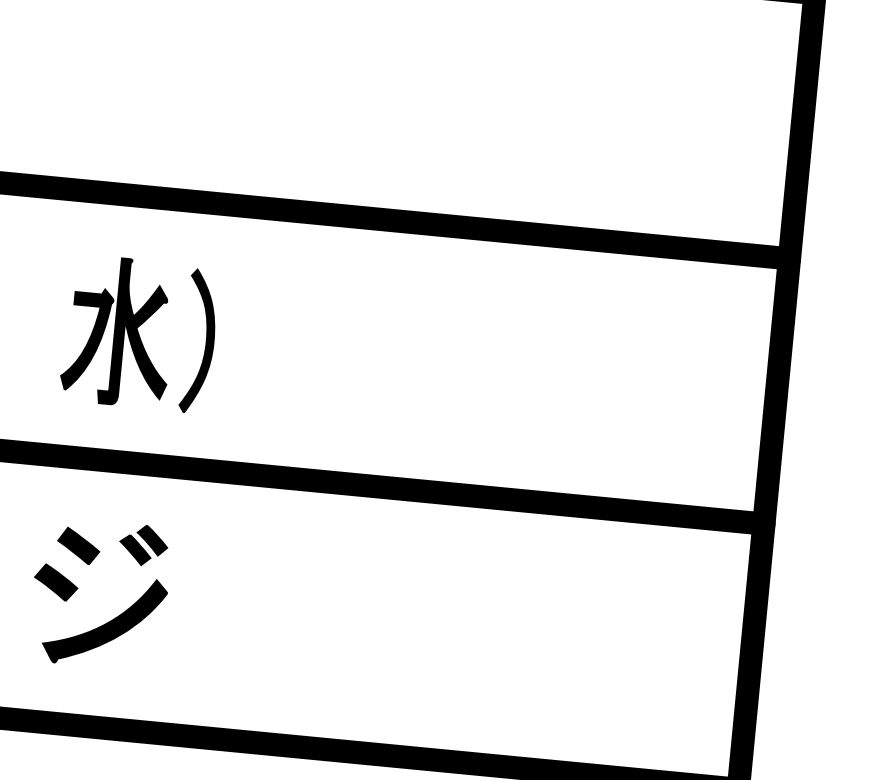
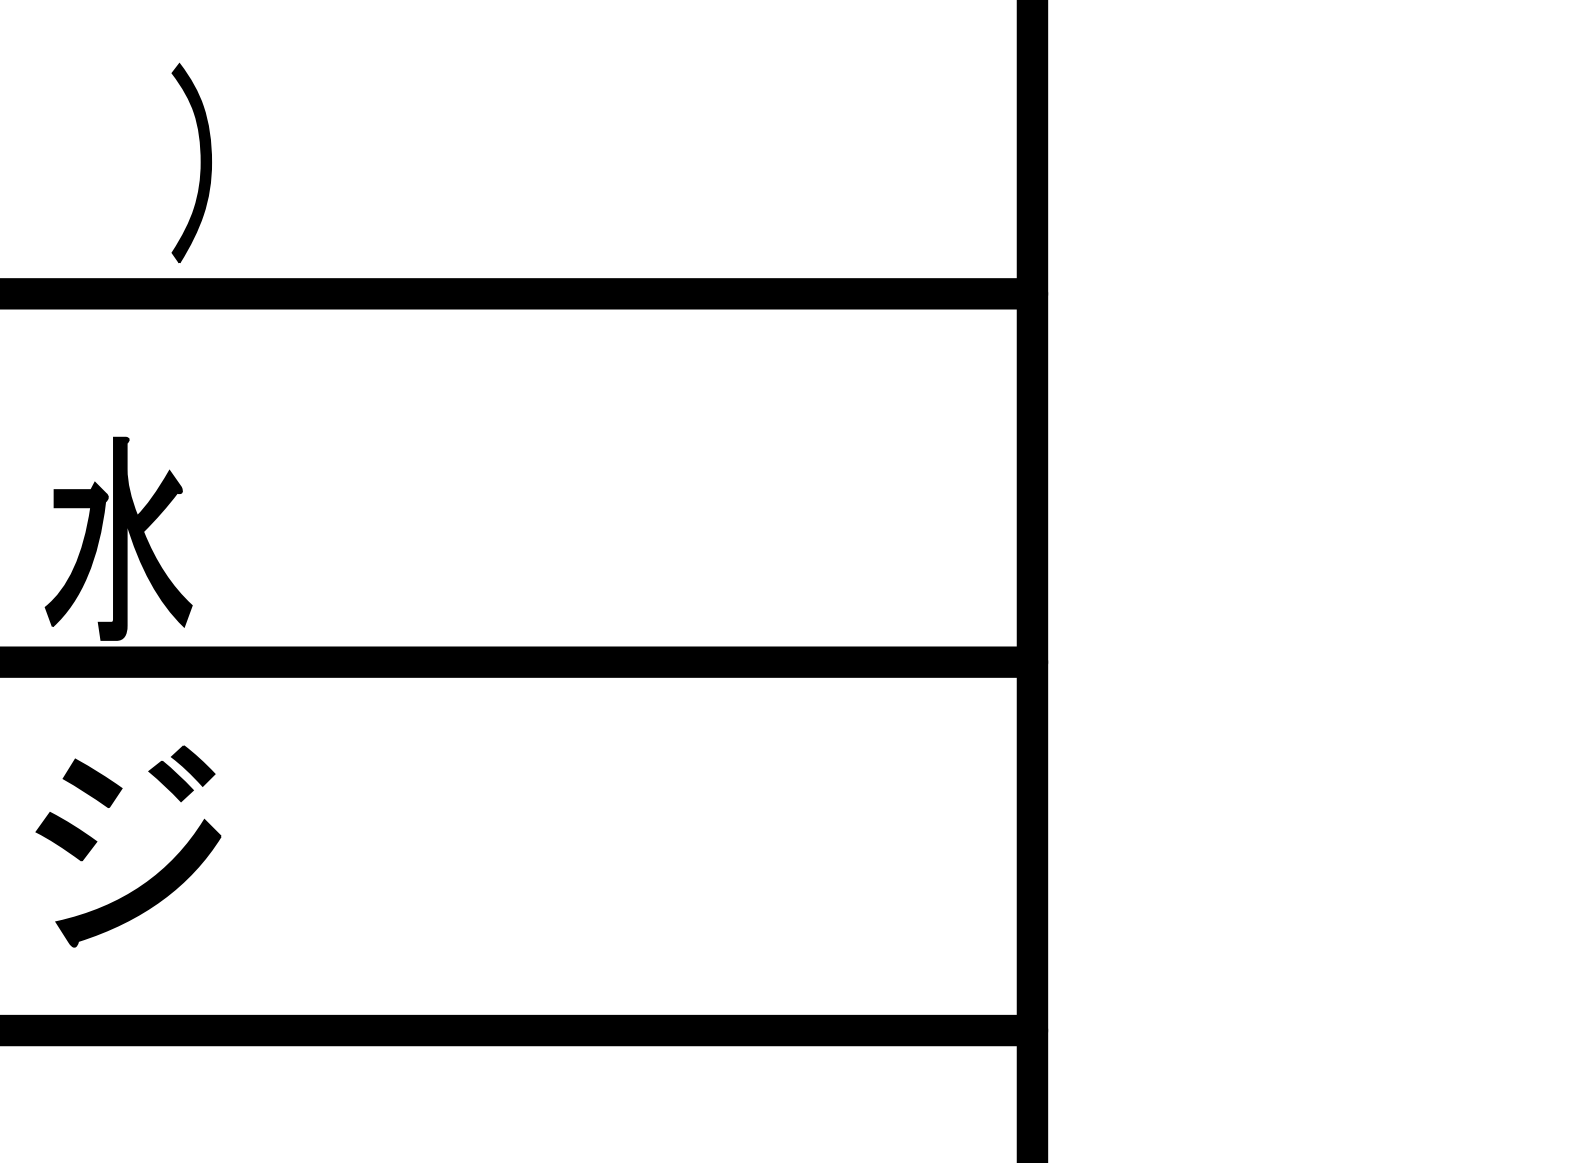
part: (118, 331) -> (118, 538), moved
part: (205, 341) -> (200, 162), moved

